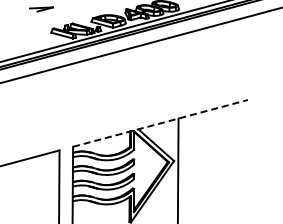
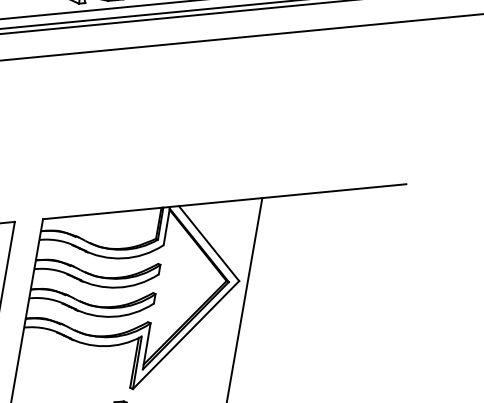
line: (160, 123) -> (224, 201), dashed -> solid

